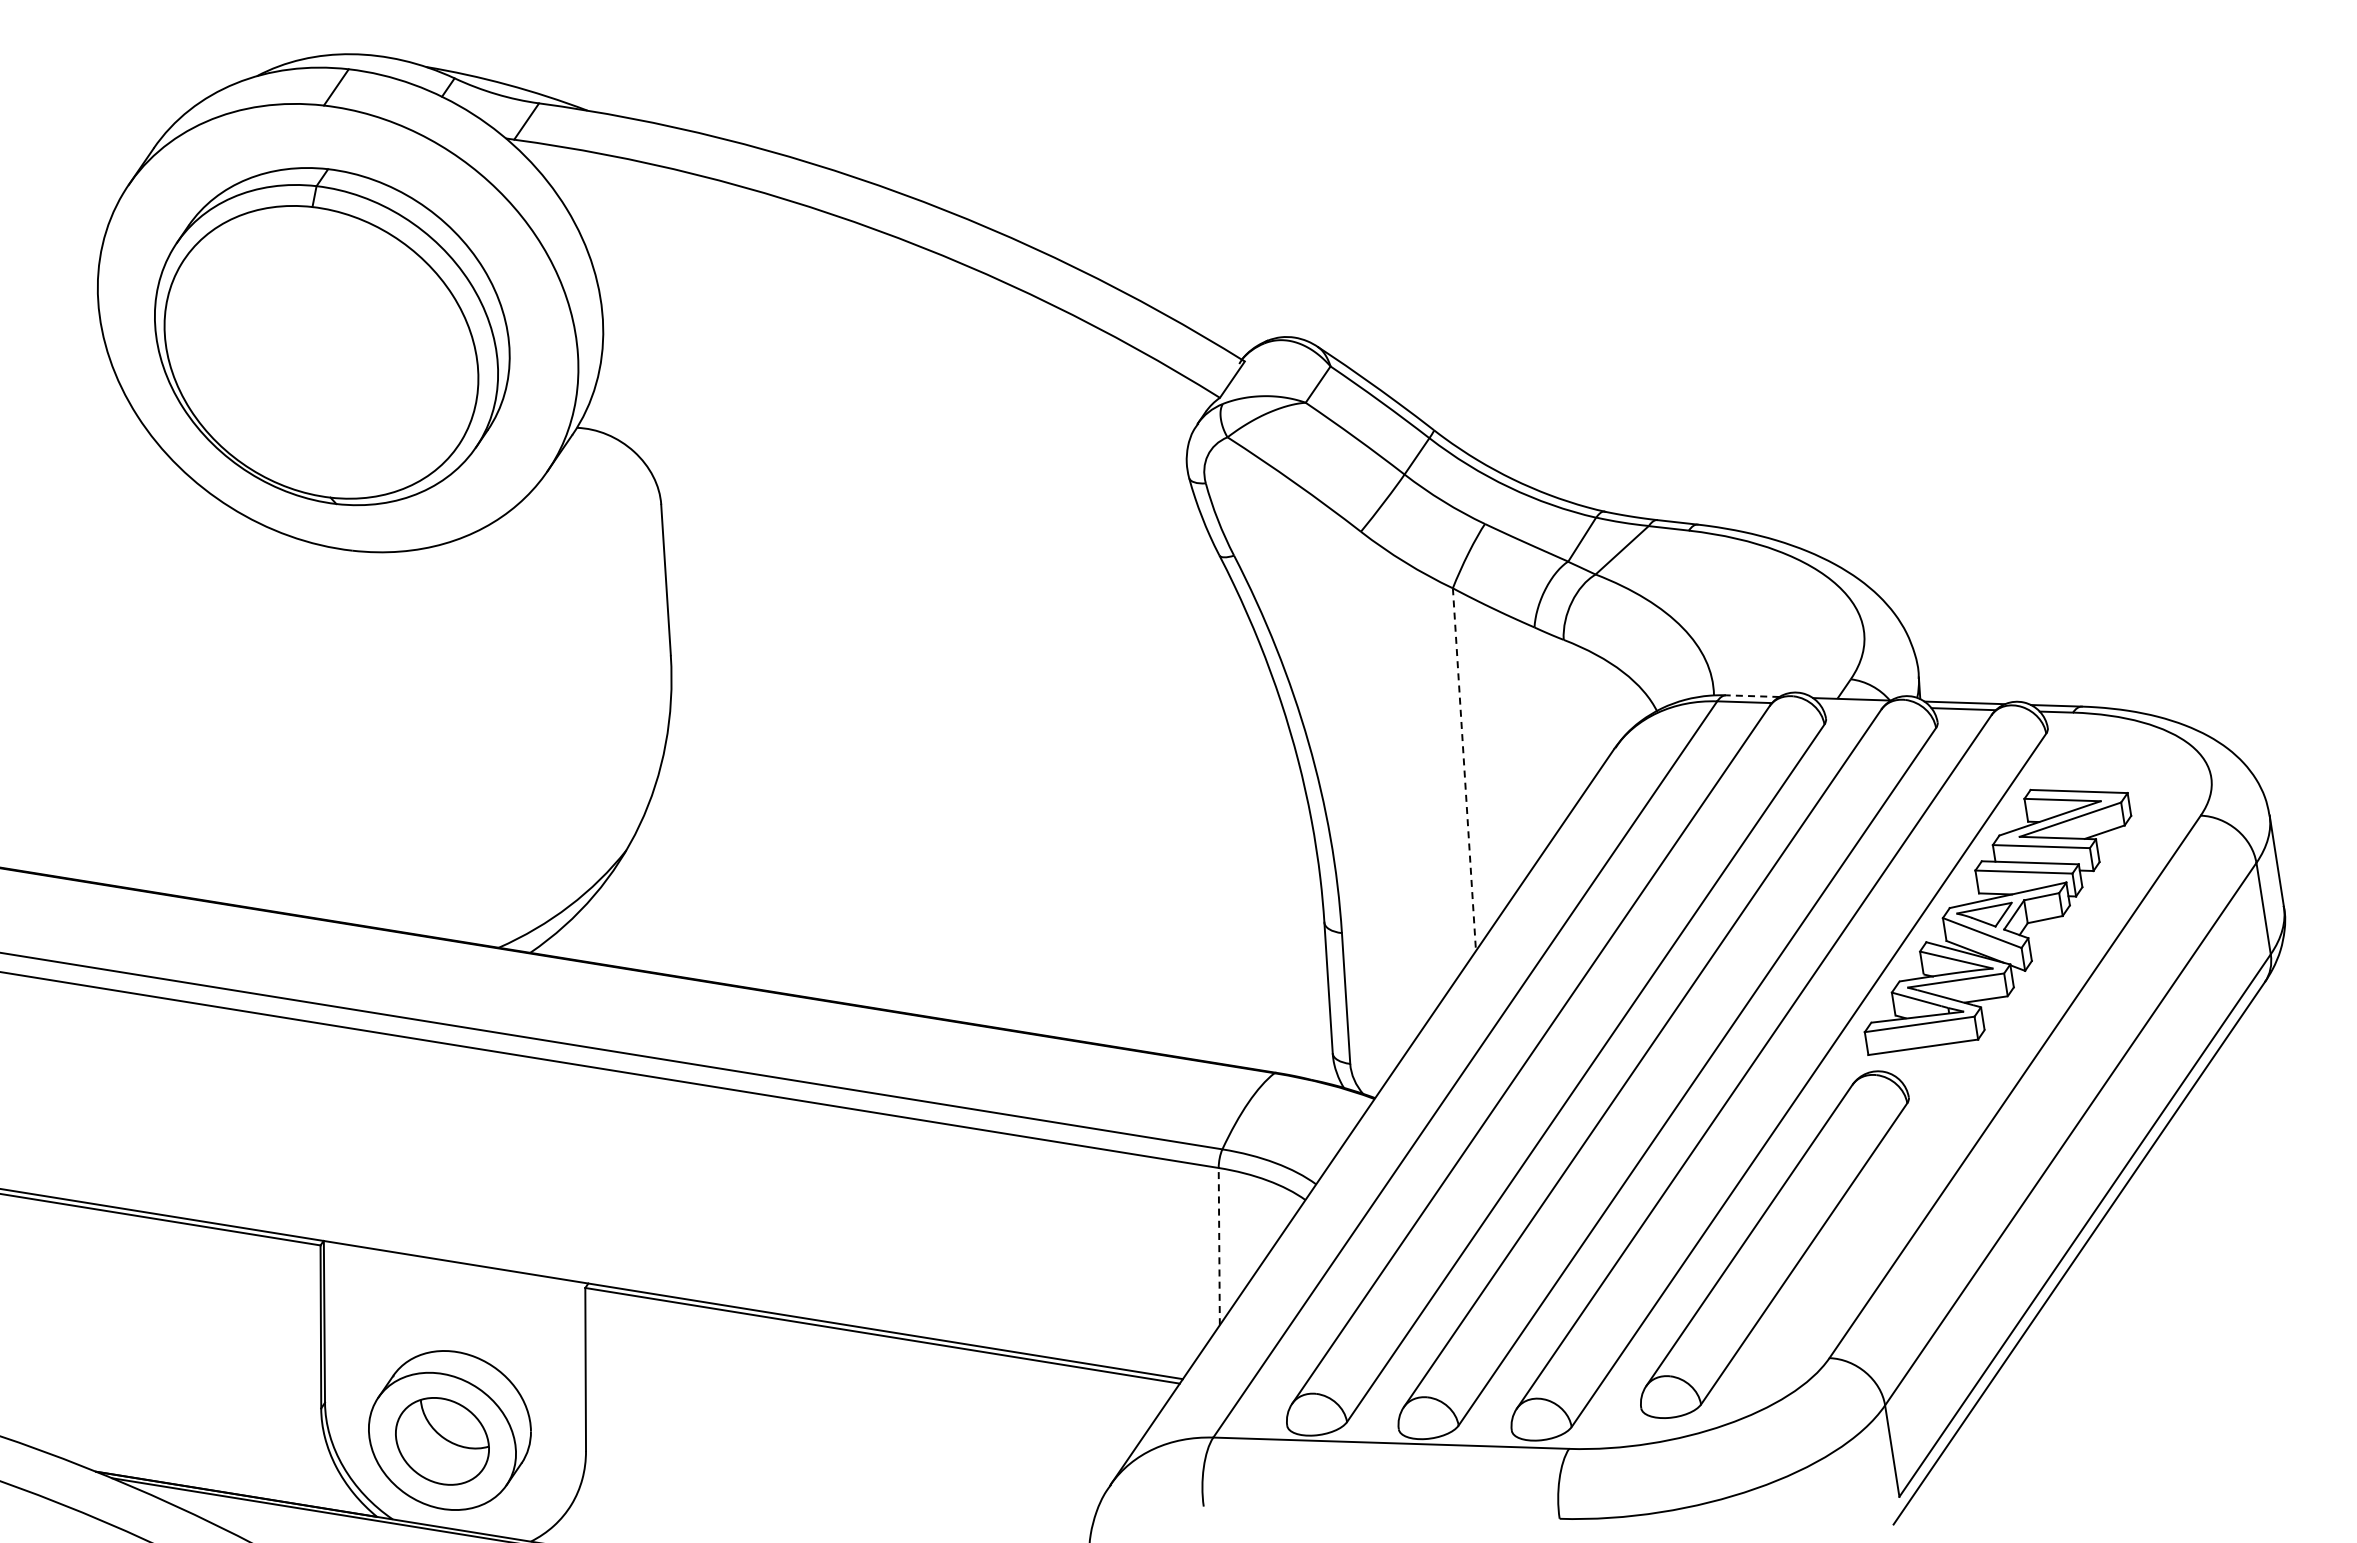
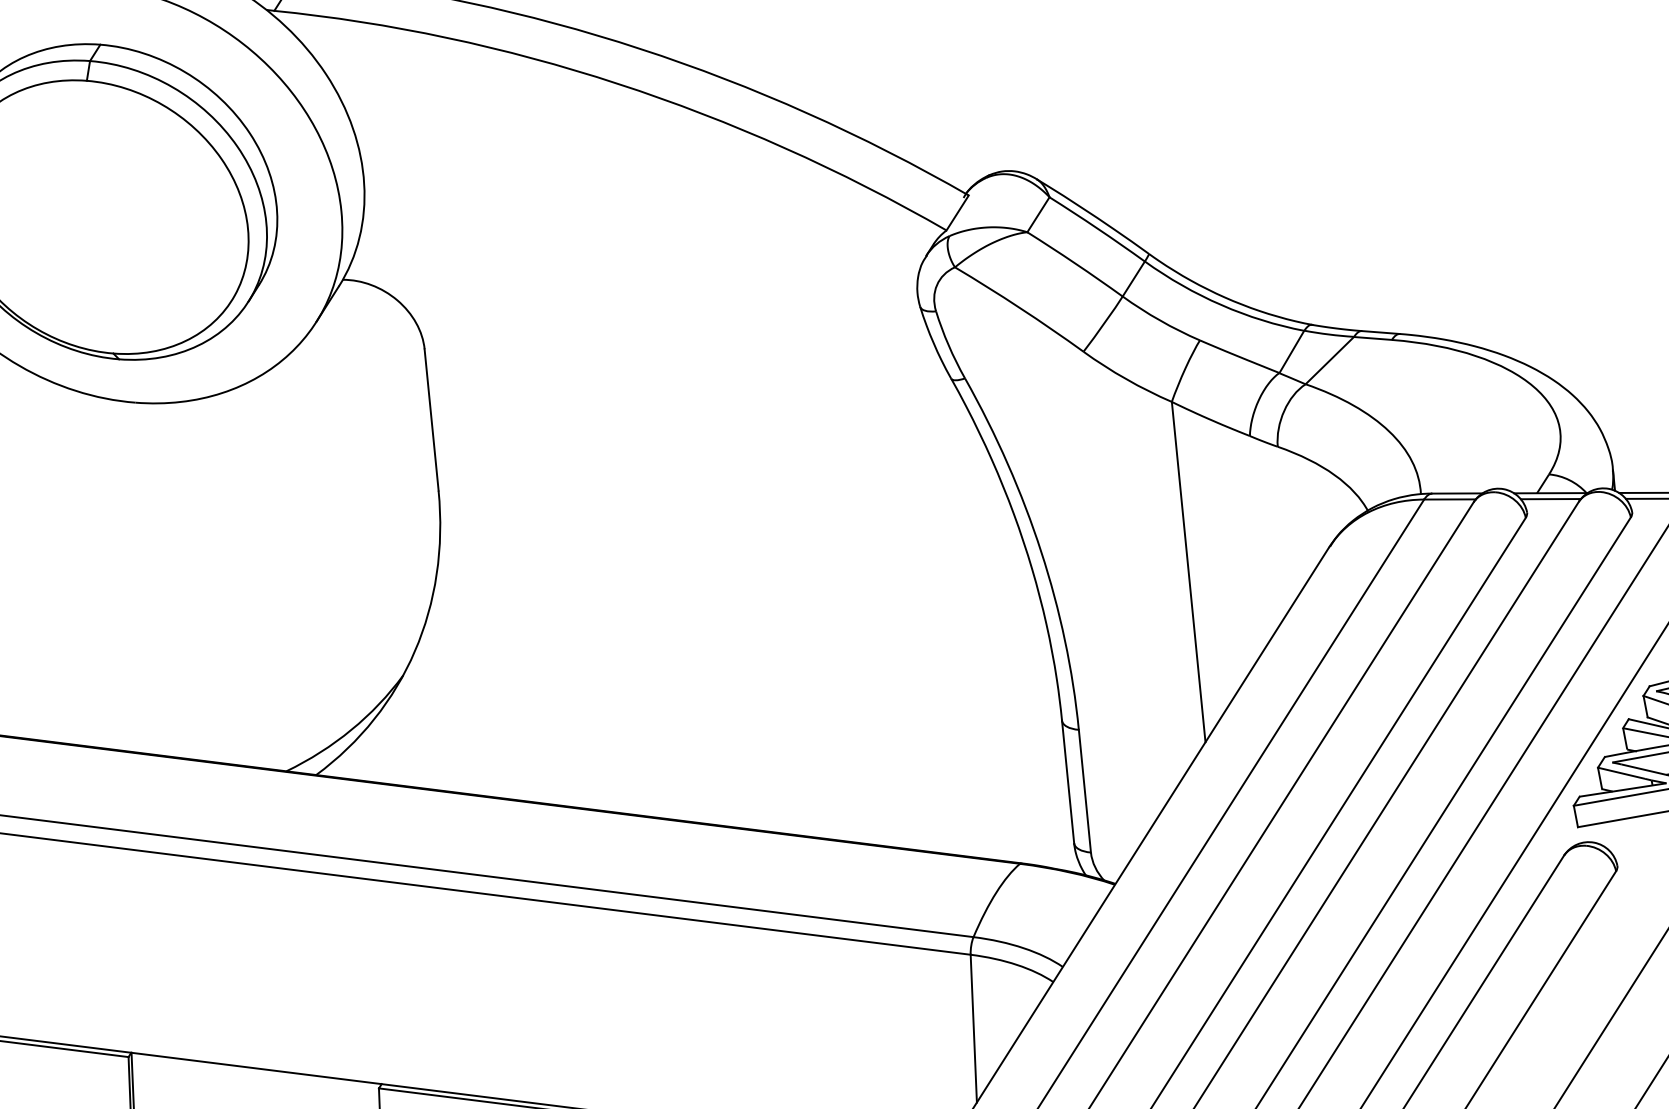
line: (1752, 696) -> (1457, 493), dashed -> solid
line: (1851, 705) -> (1550, 499), added
line: (1464, 769) -> (1188, 571), dashed -> solid
line: (1219, 1246) -> (973, 1028), dashed -> solid

